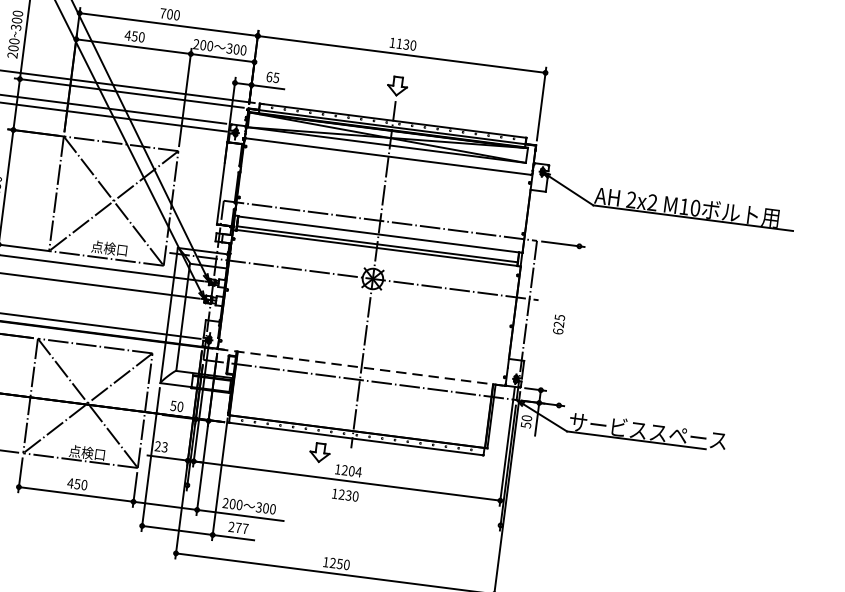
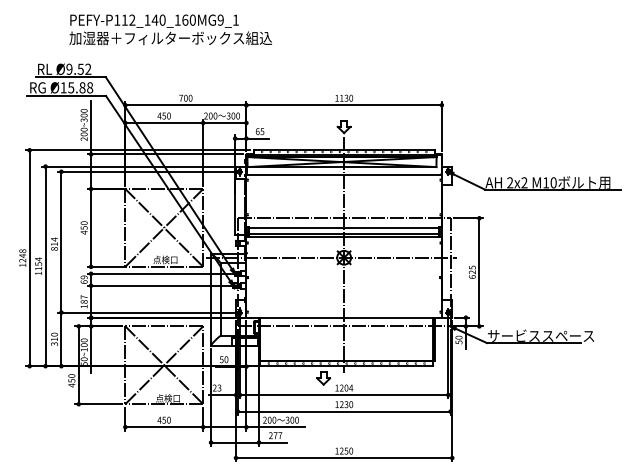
line: (569, 326) -> (479, 272), added
line: (362, 366) -> (344, 317), dashed -> solid
line: (342, 505) -> (343, 411), added

